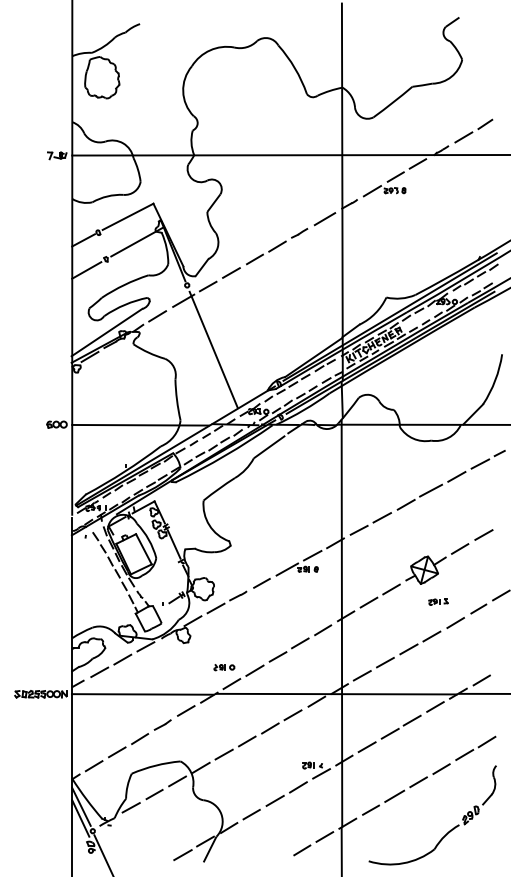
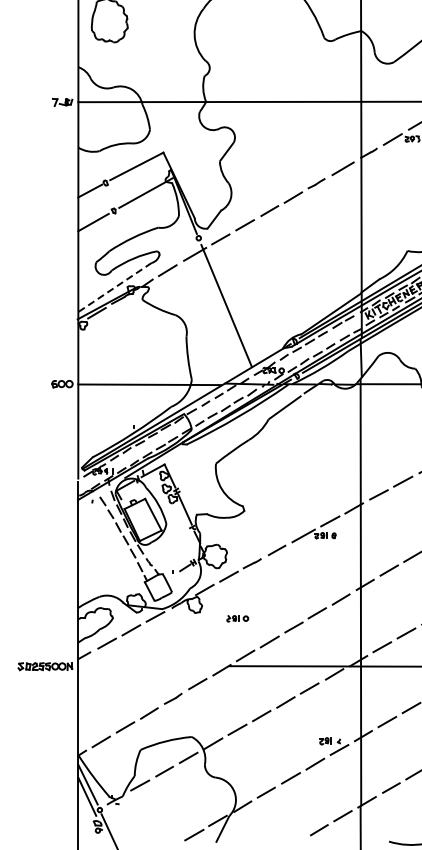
line: (106, 332) -> (114, 287), solid -> dashed
part: (224, 667) -> (237, 618), moved
line: (142, 694) -> (151, 666), removed

